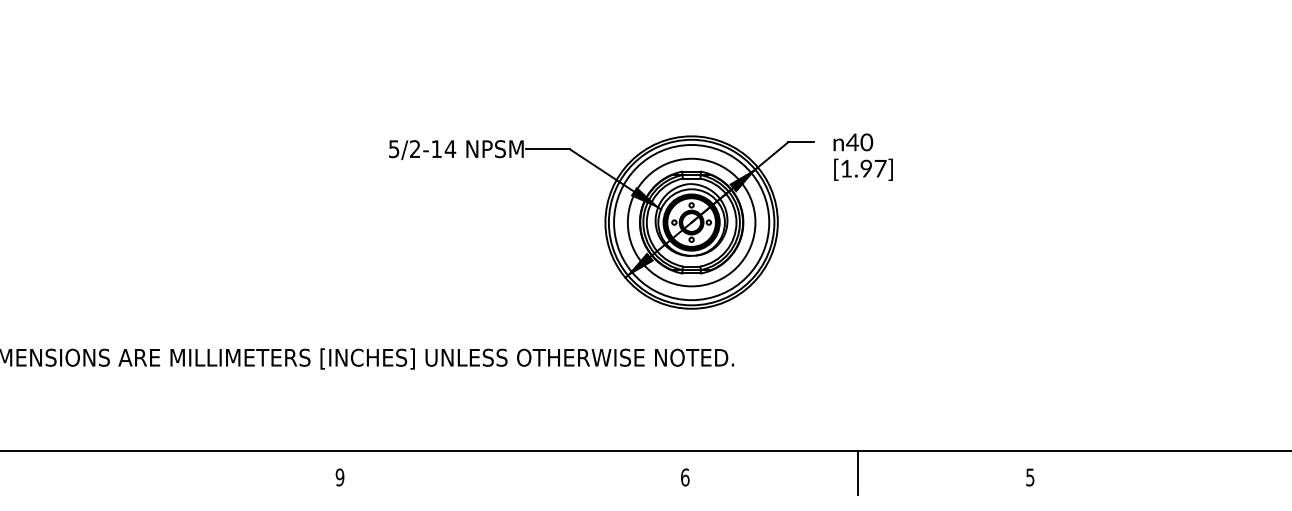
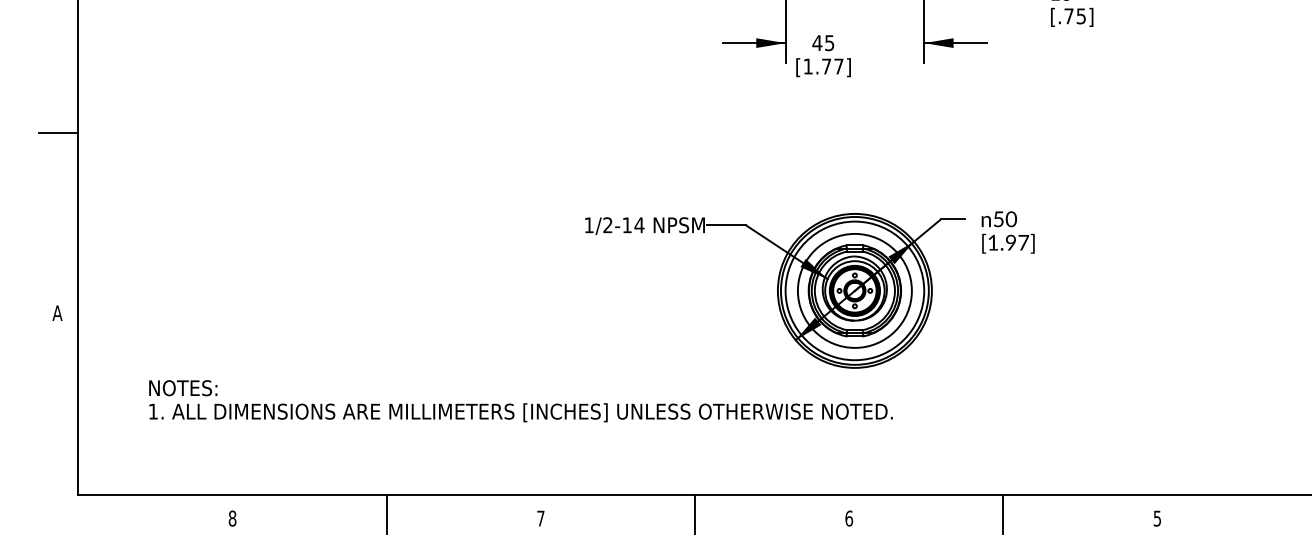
text: (852, 142) -> (998, 219), 40 -> 50
text: (393, 149) -> (588, 225), 5/2-14 -> 1/2-14
line: (167, 472) -> (386, 514), added
line: (513, 472) -> (695, 514), added
text: (339, 477) -> (540, 518), 9 -> 7

